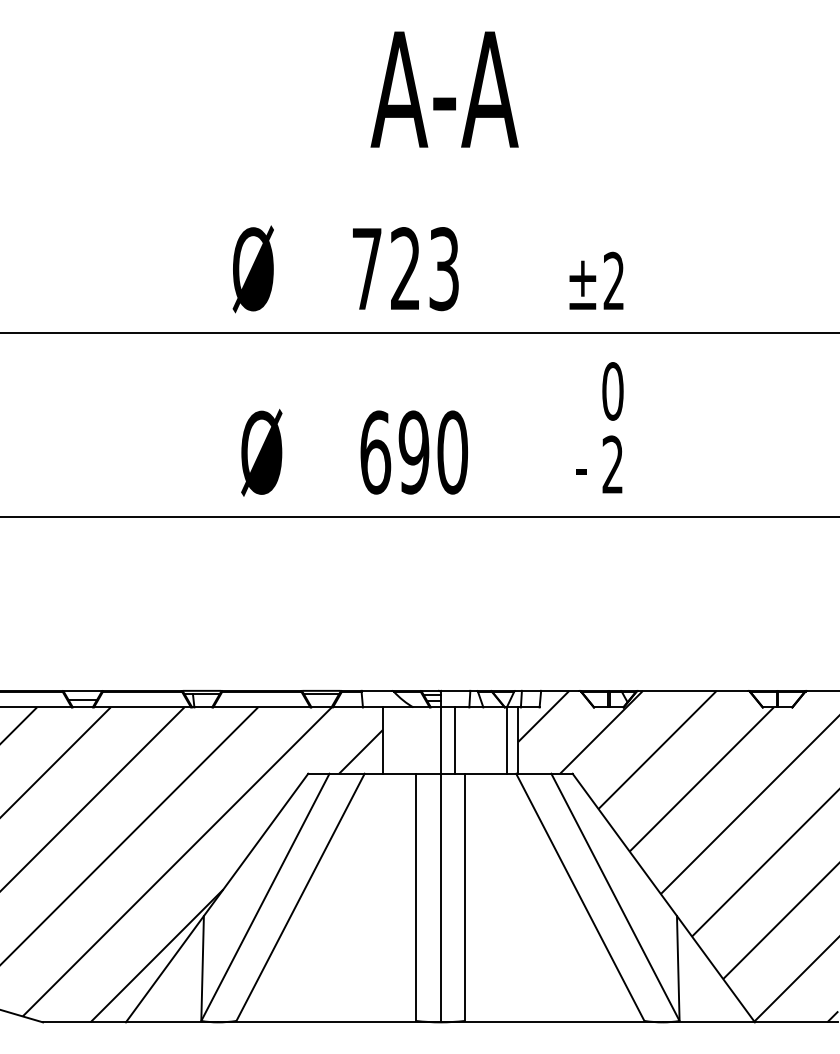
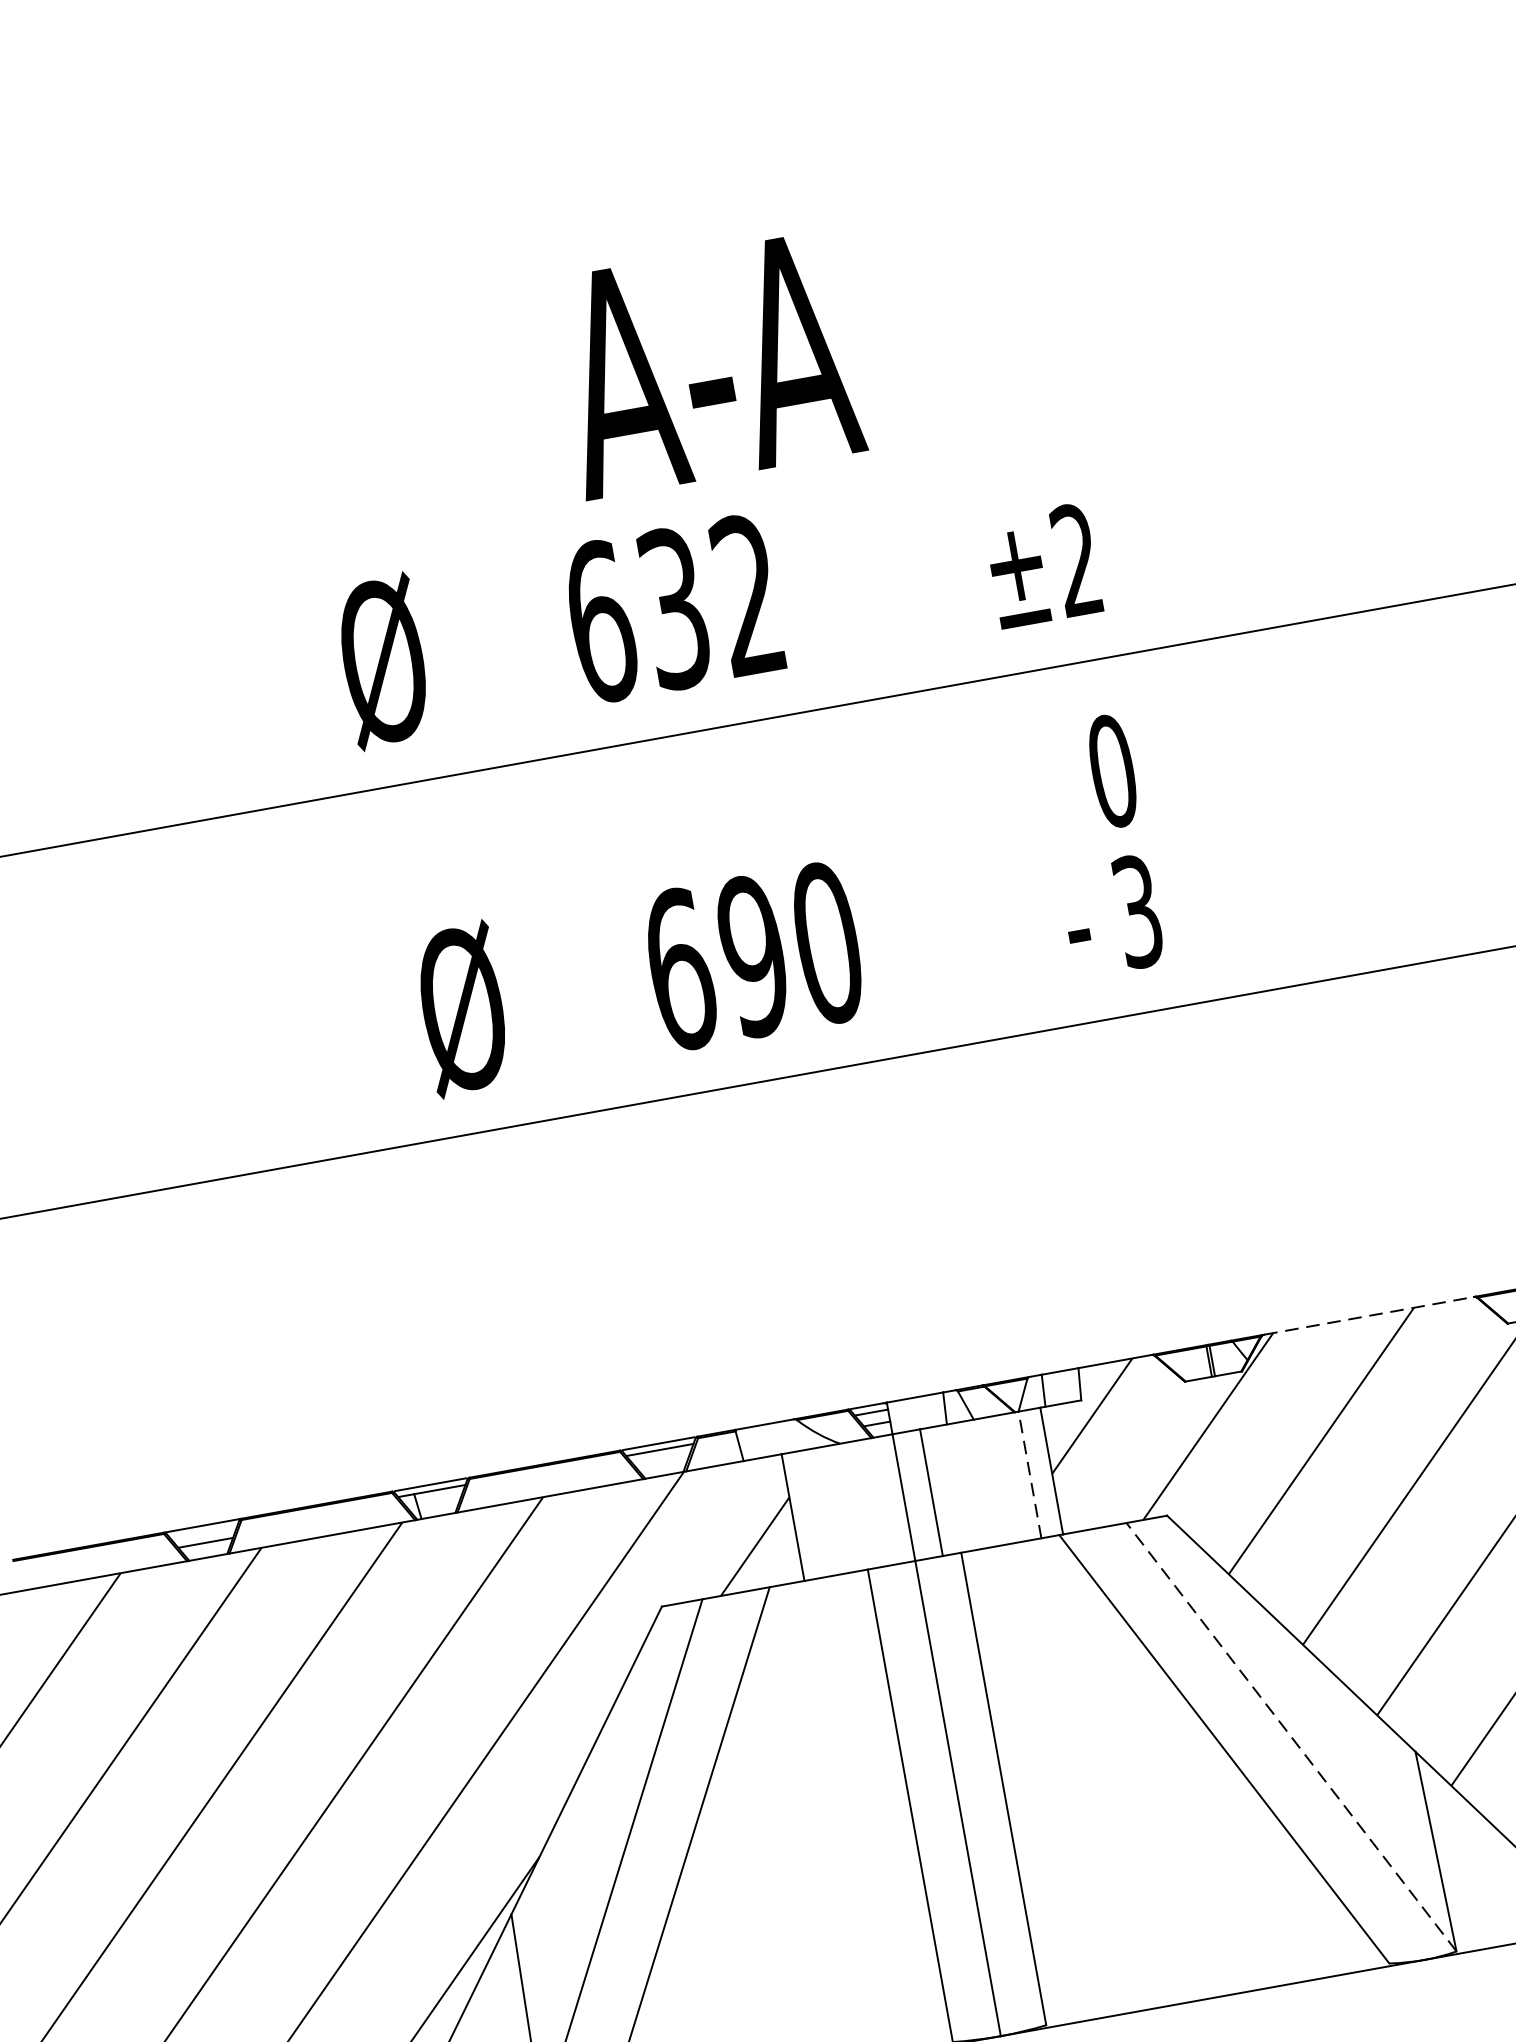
text: (444, 89) -> (707, 364), moved
text: (405, 269) -> (674, 609), 723 -> 632
text: (612, 464) -> (1136, 911), 2 -> 3
line: (693, 690) -> (1369, 1315), solid -> dashed
line: (506, 740) -> (1029, 1474), solid -> dashed
line: (615, 896) -> (1291, 1735), solid -> dashed

